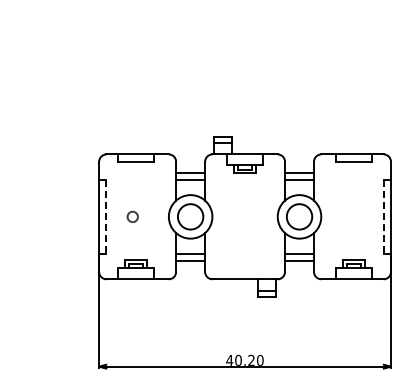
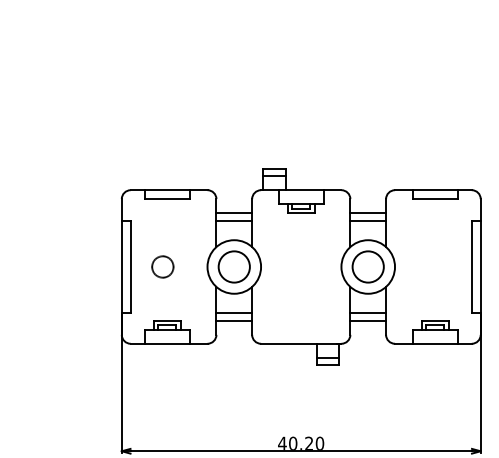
circle: (132, 216) -> (162, 266), size x1.67
line: (106, 217) -> (130, 267), dashed -> solid
line: (383, 217) -> (471, 267), dashed -> solid

